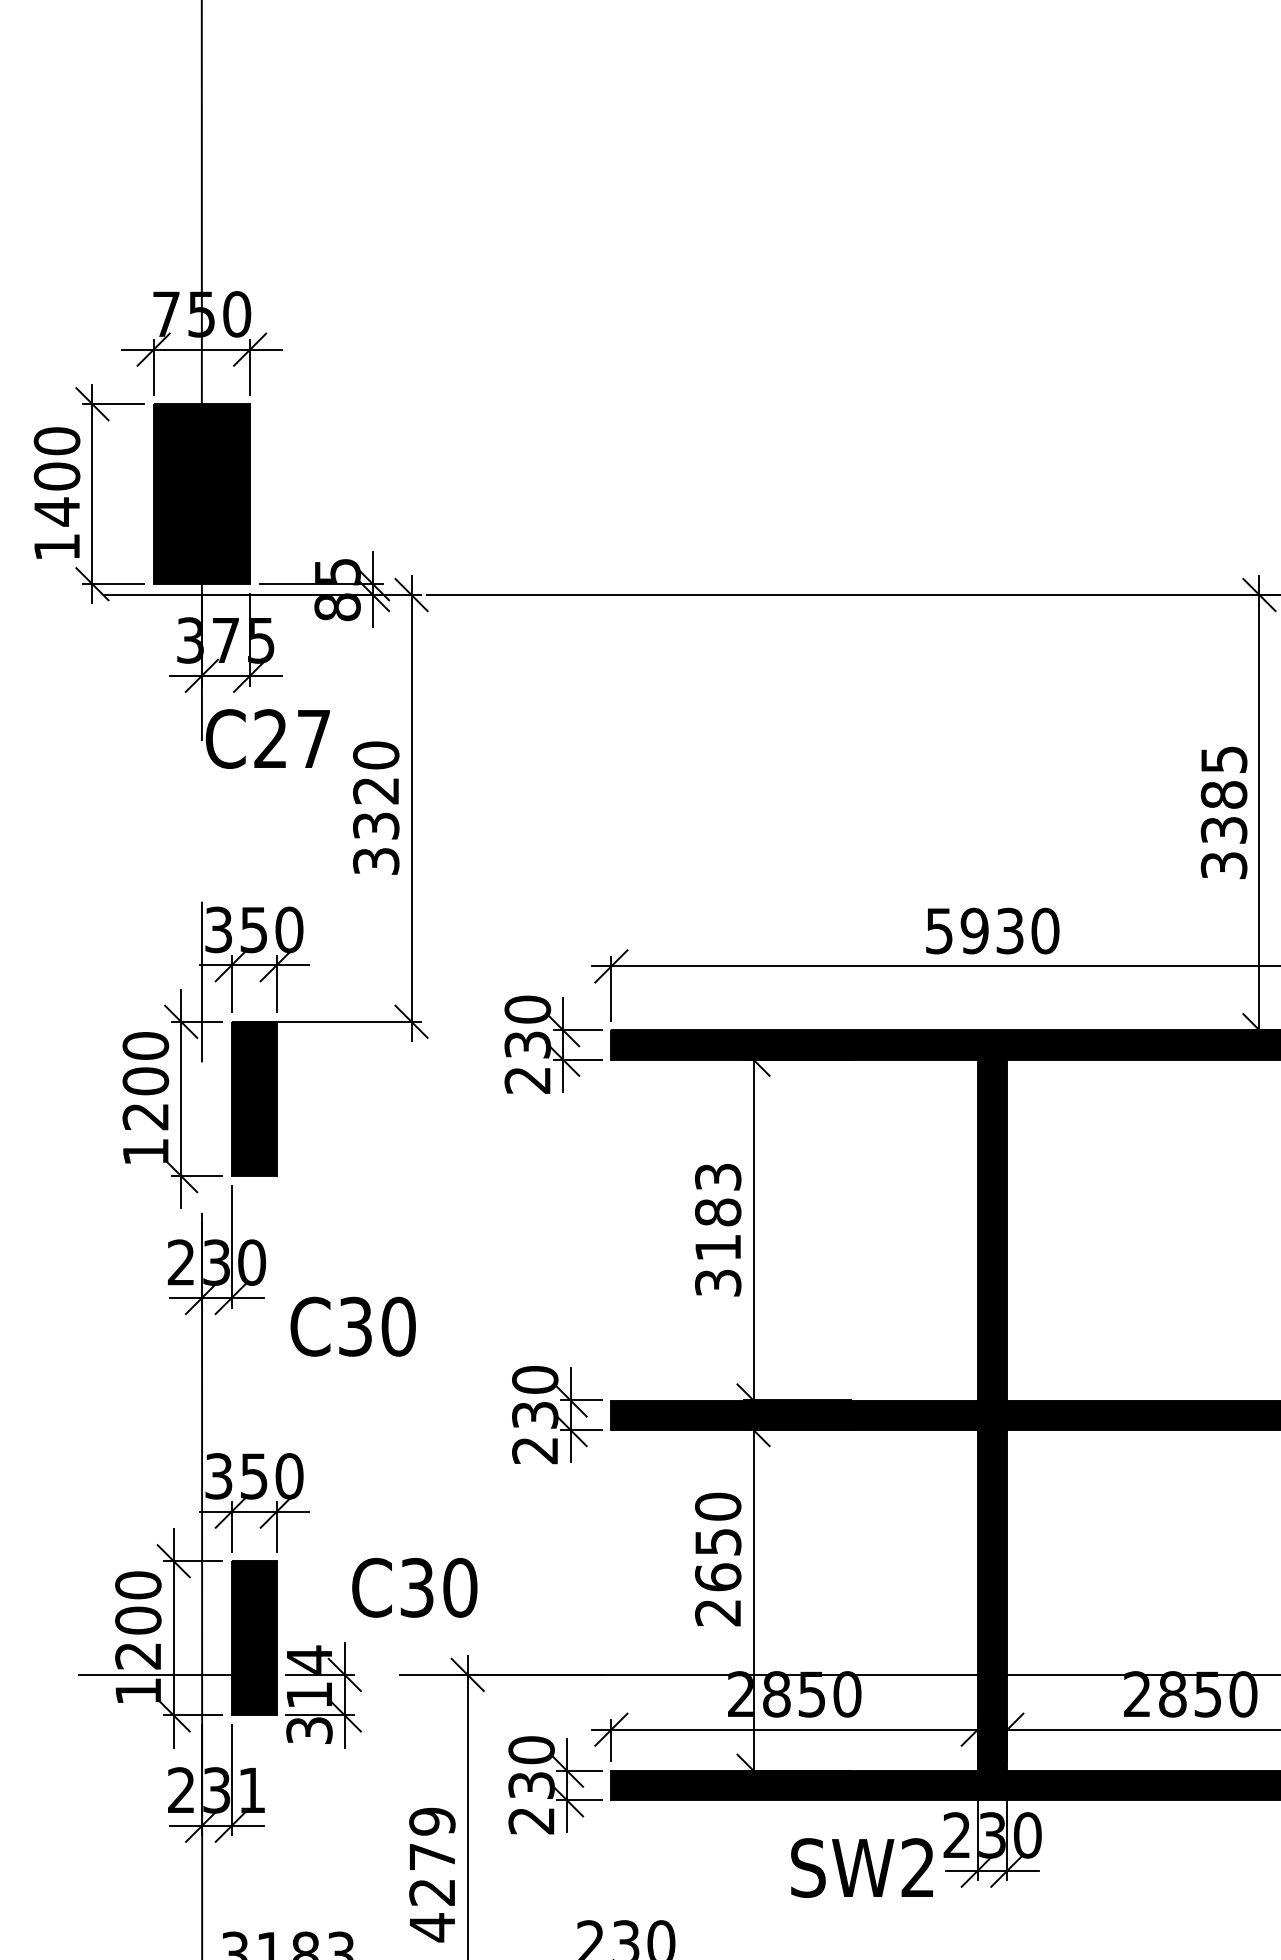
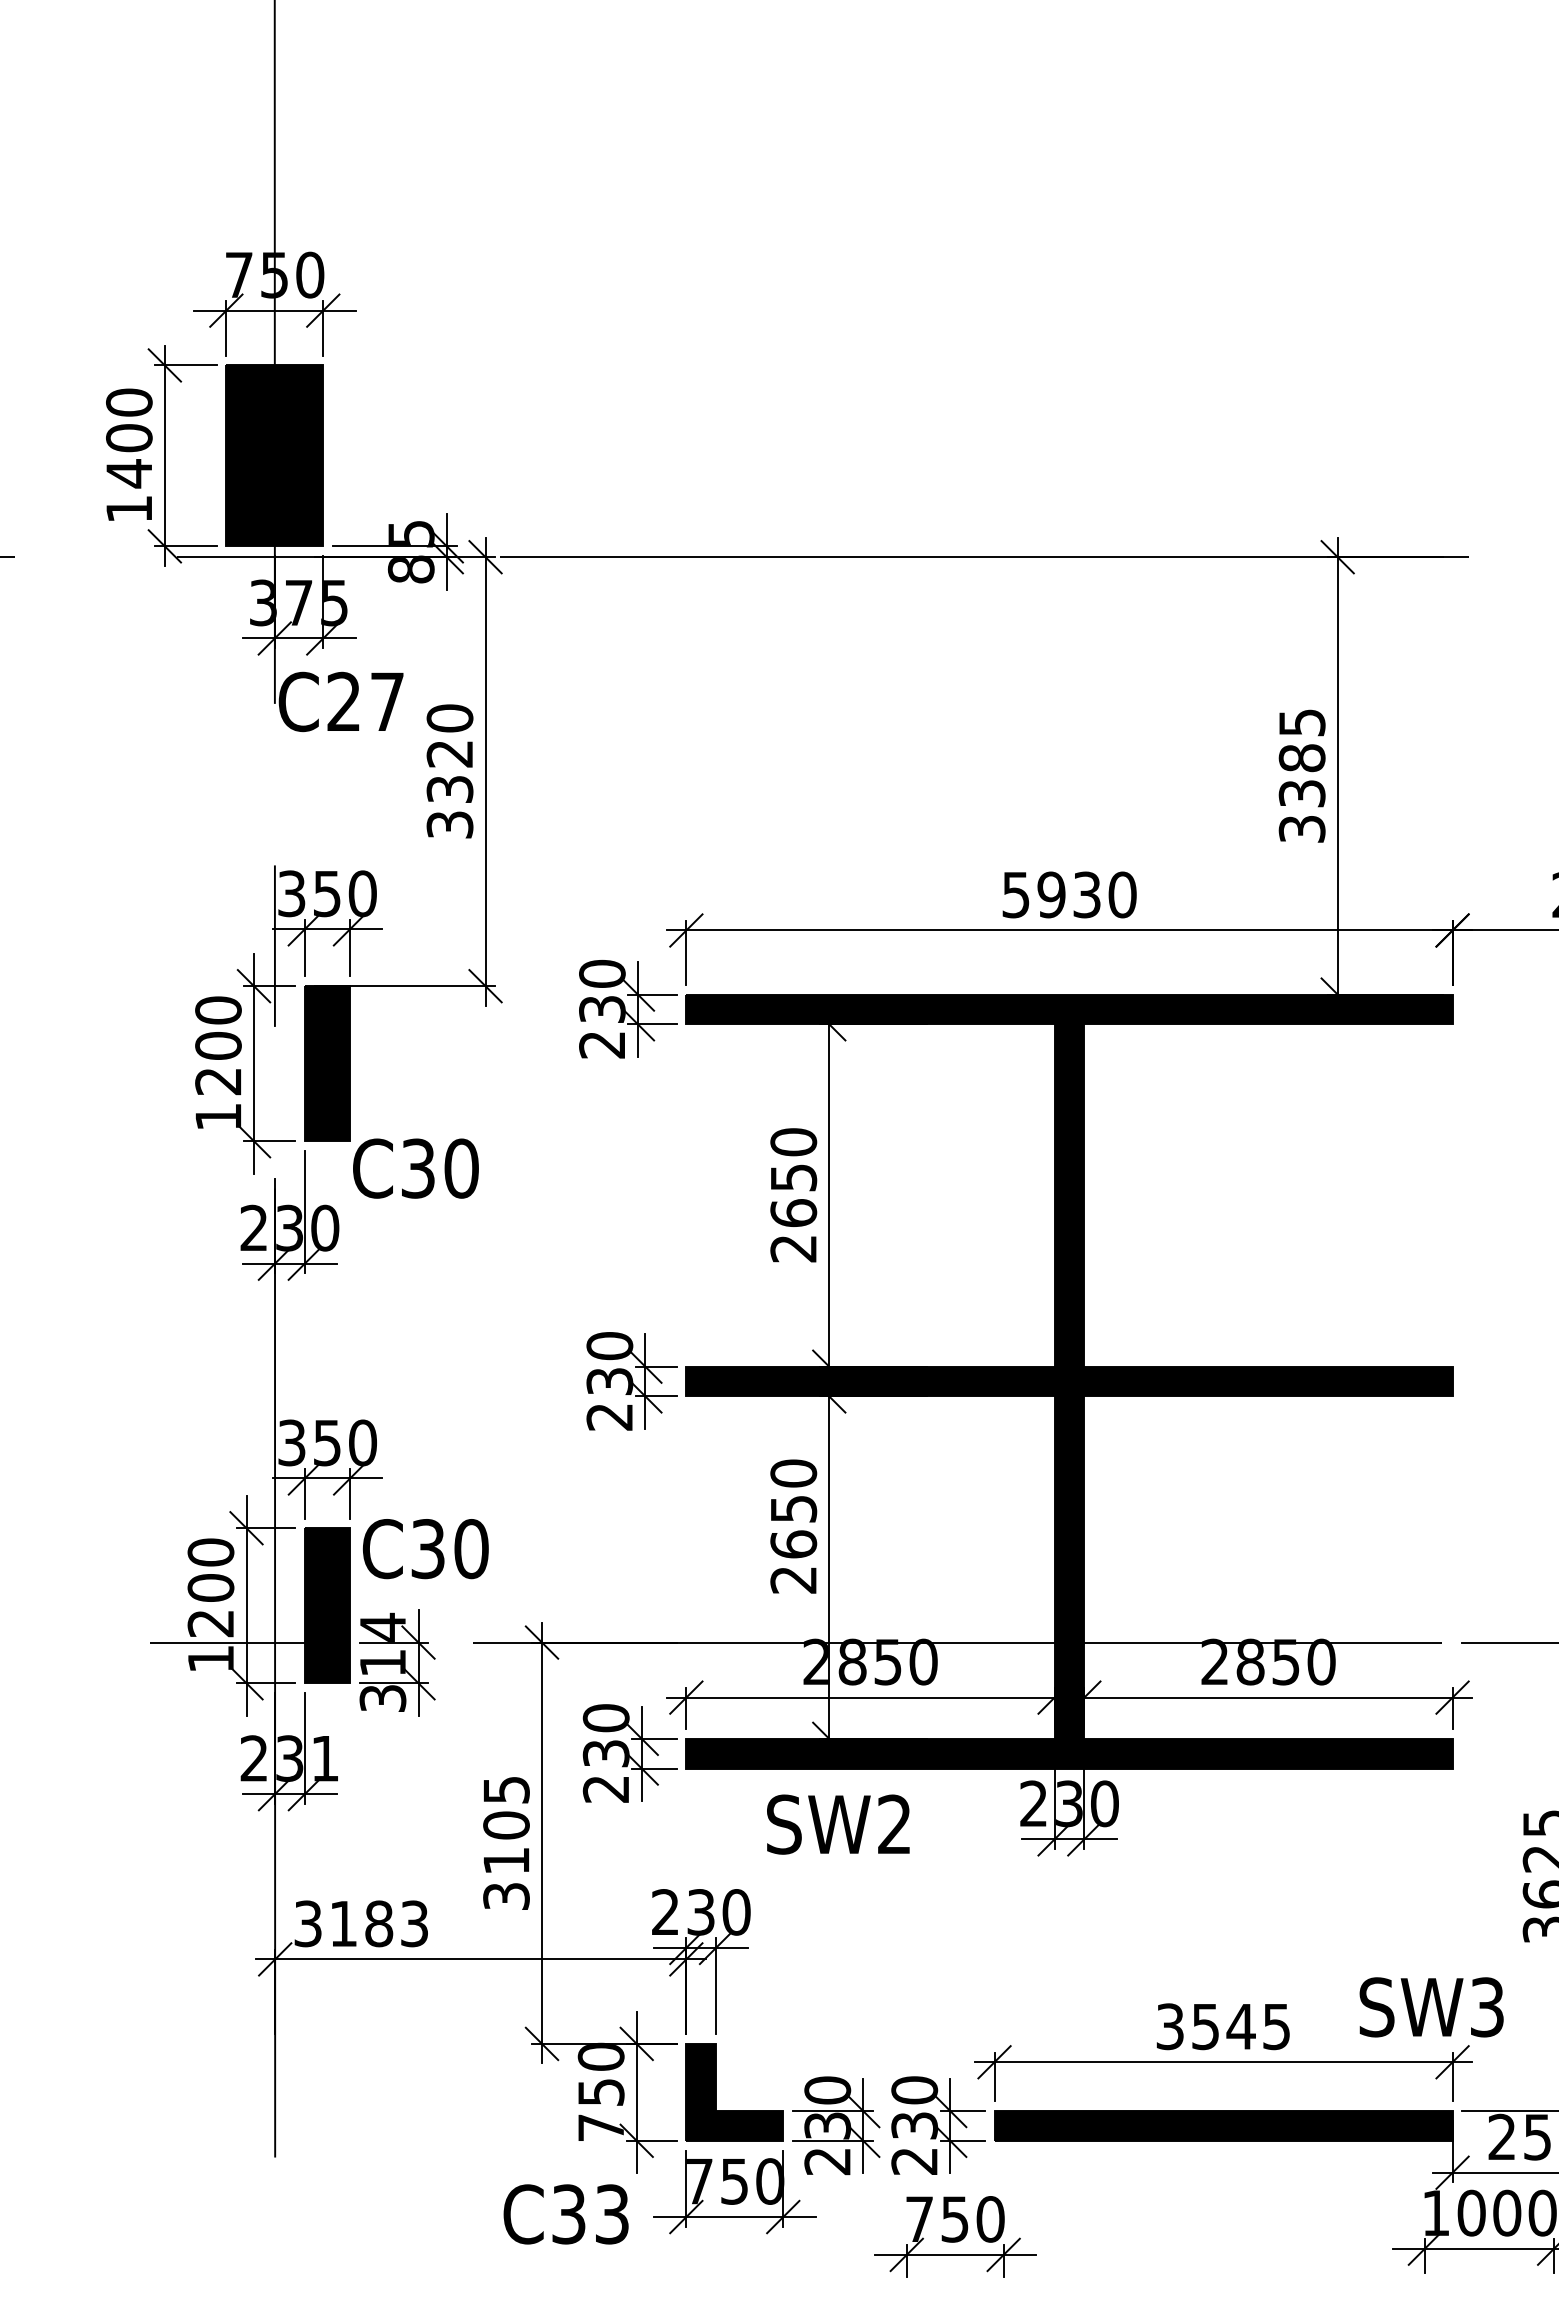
text: (717, 1230) -> (793, 1195), 3183 -> 2650
text: (352, 1326) -> (415, 1168), moved
text: (414, 1588) -> (425, 1549), moved
text: (862, 1867) -> (838, 1824), moved
text: (432, 1874) -> (506, 1843), 4279 -> 3105

